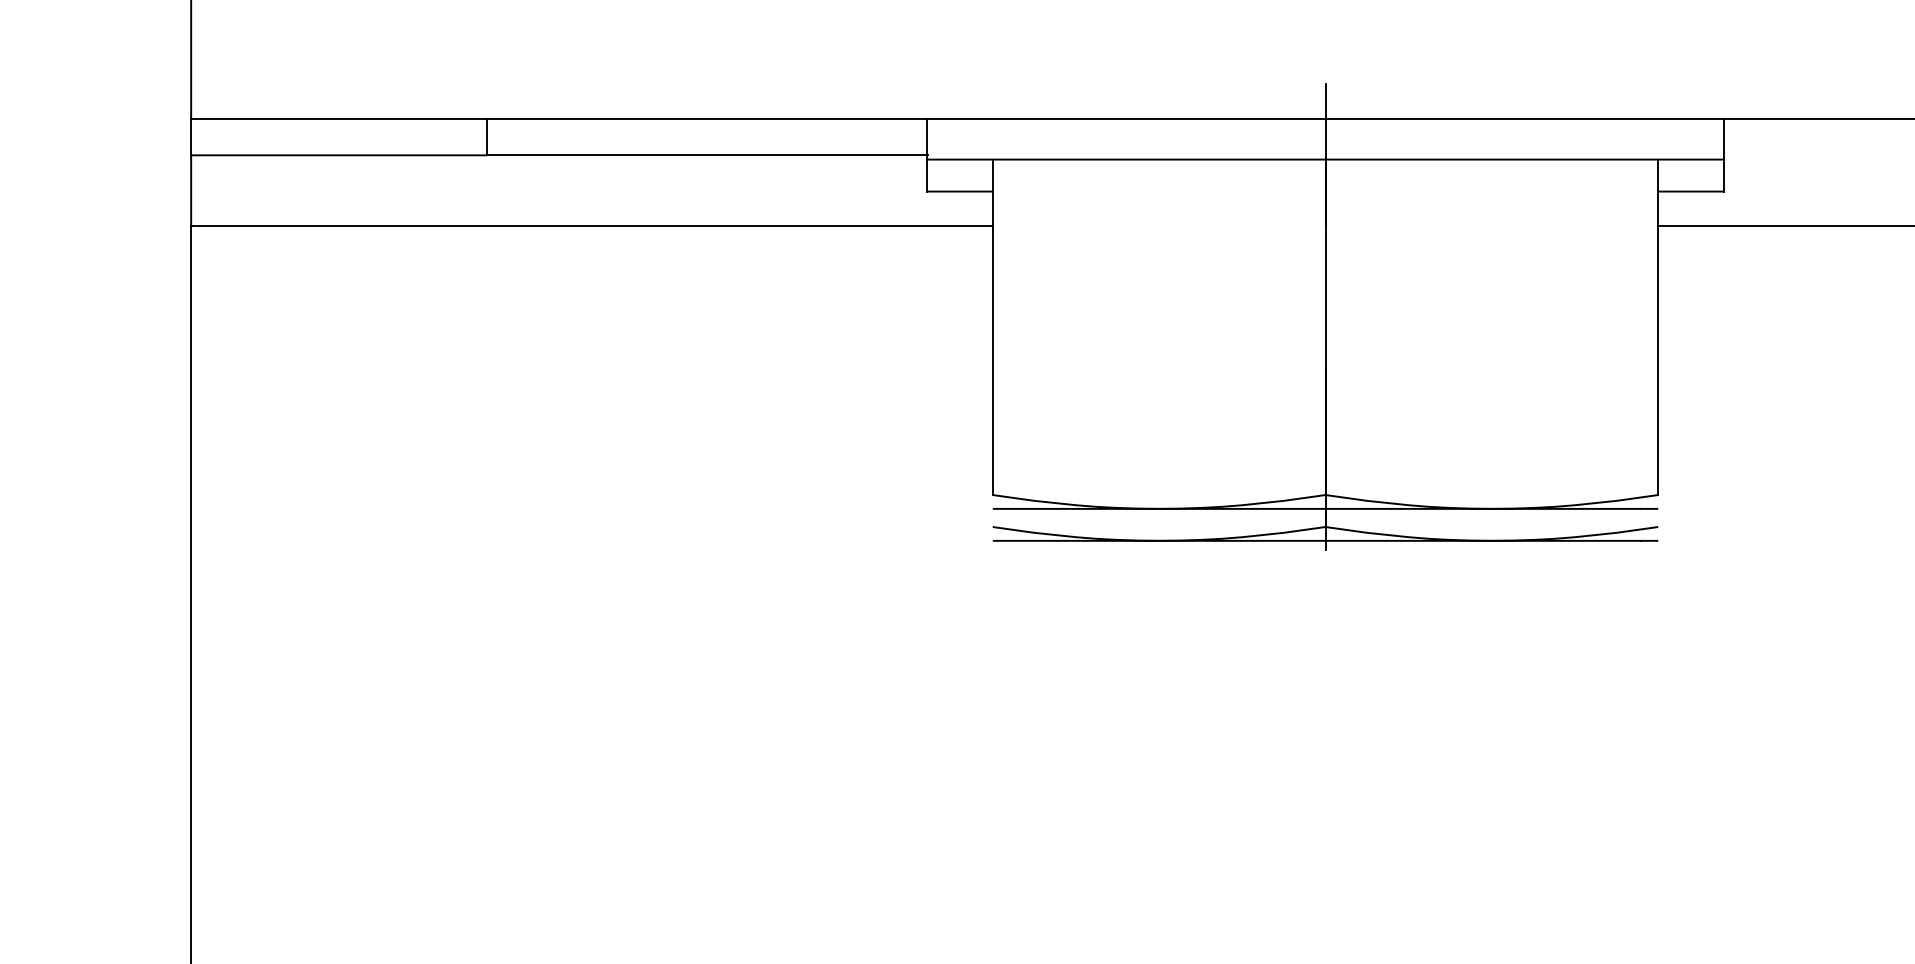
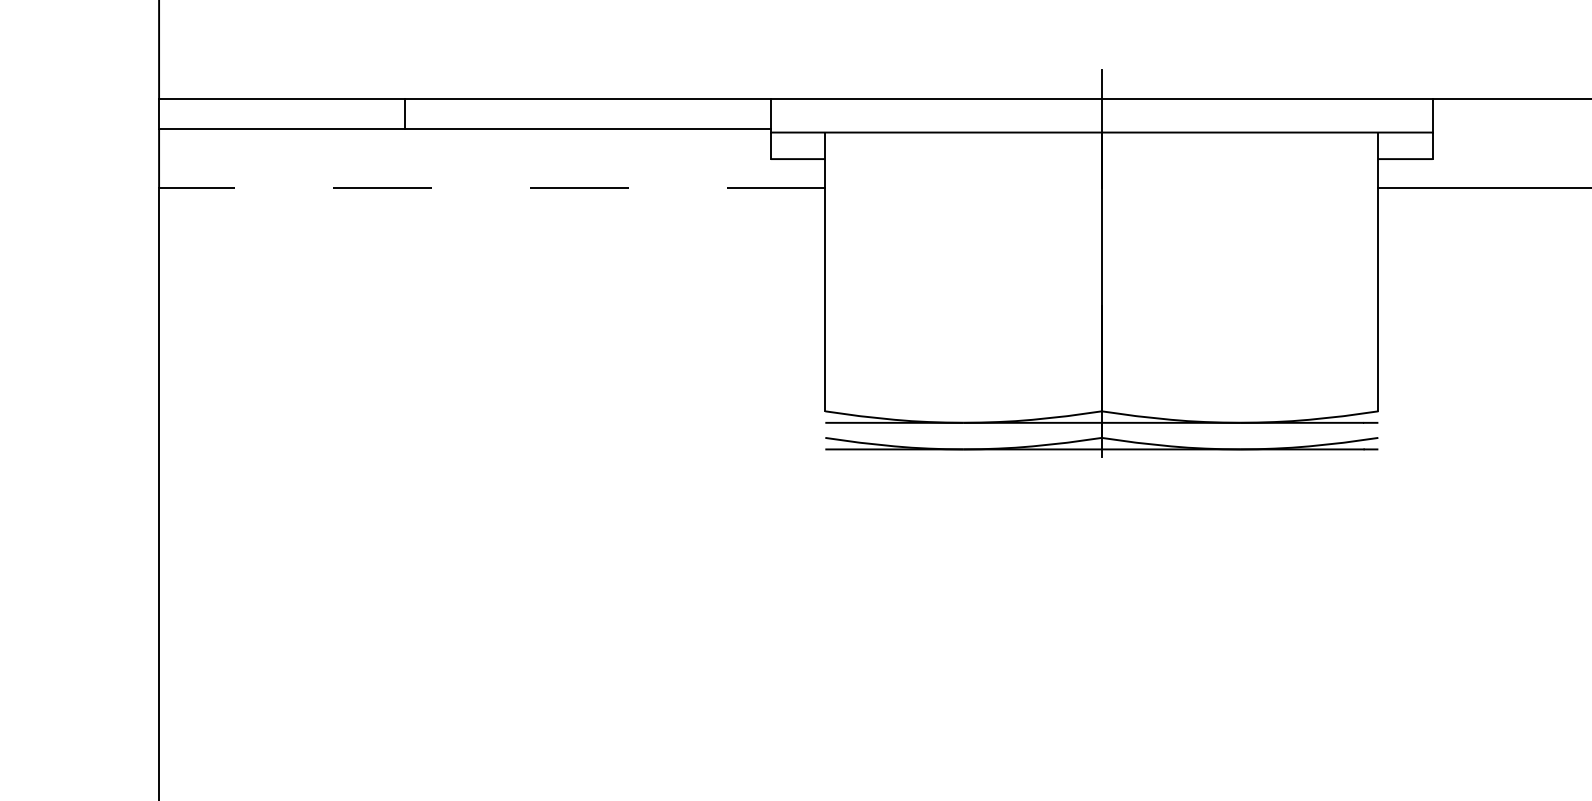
line: (592, 226) -> (492, 188), solid -> dashed

